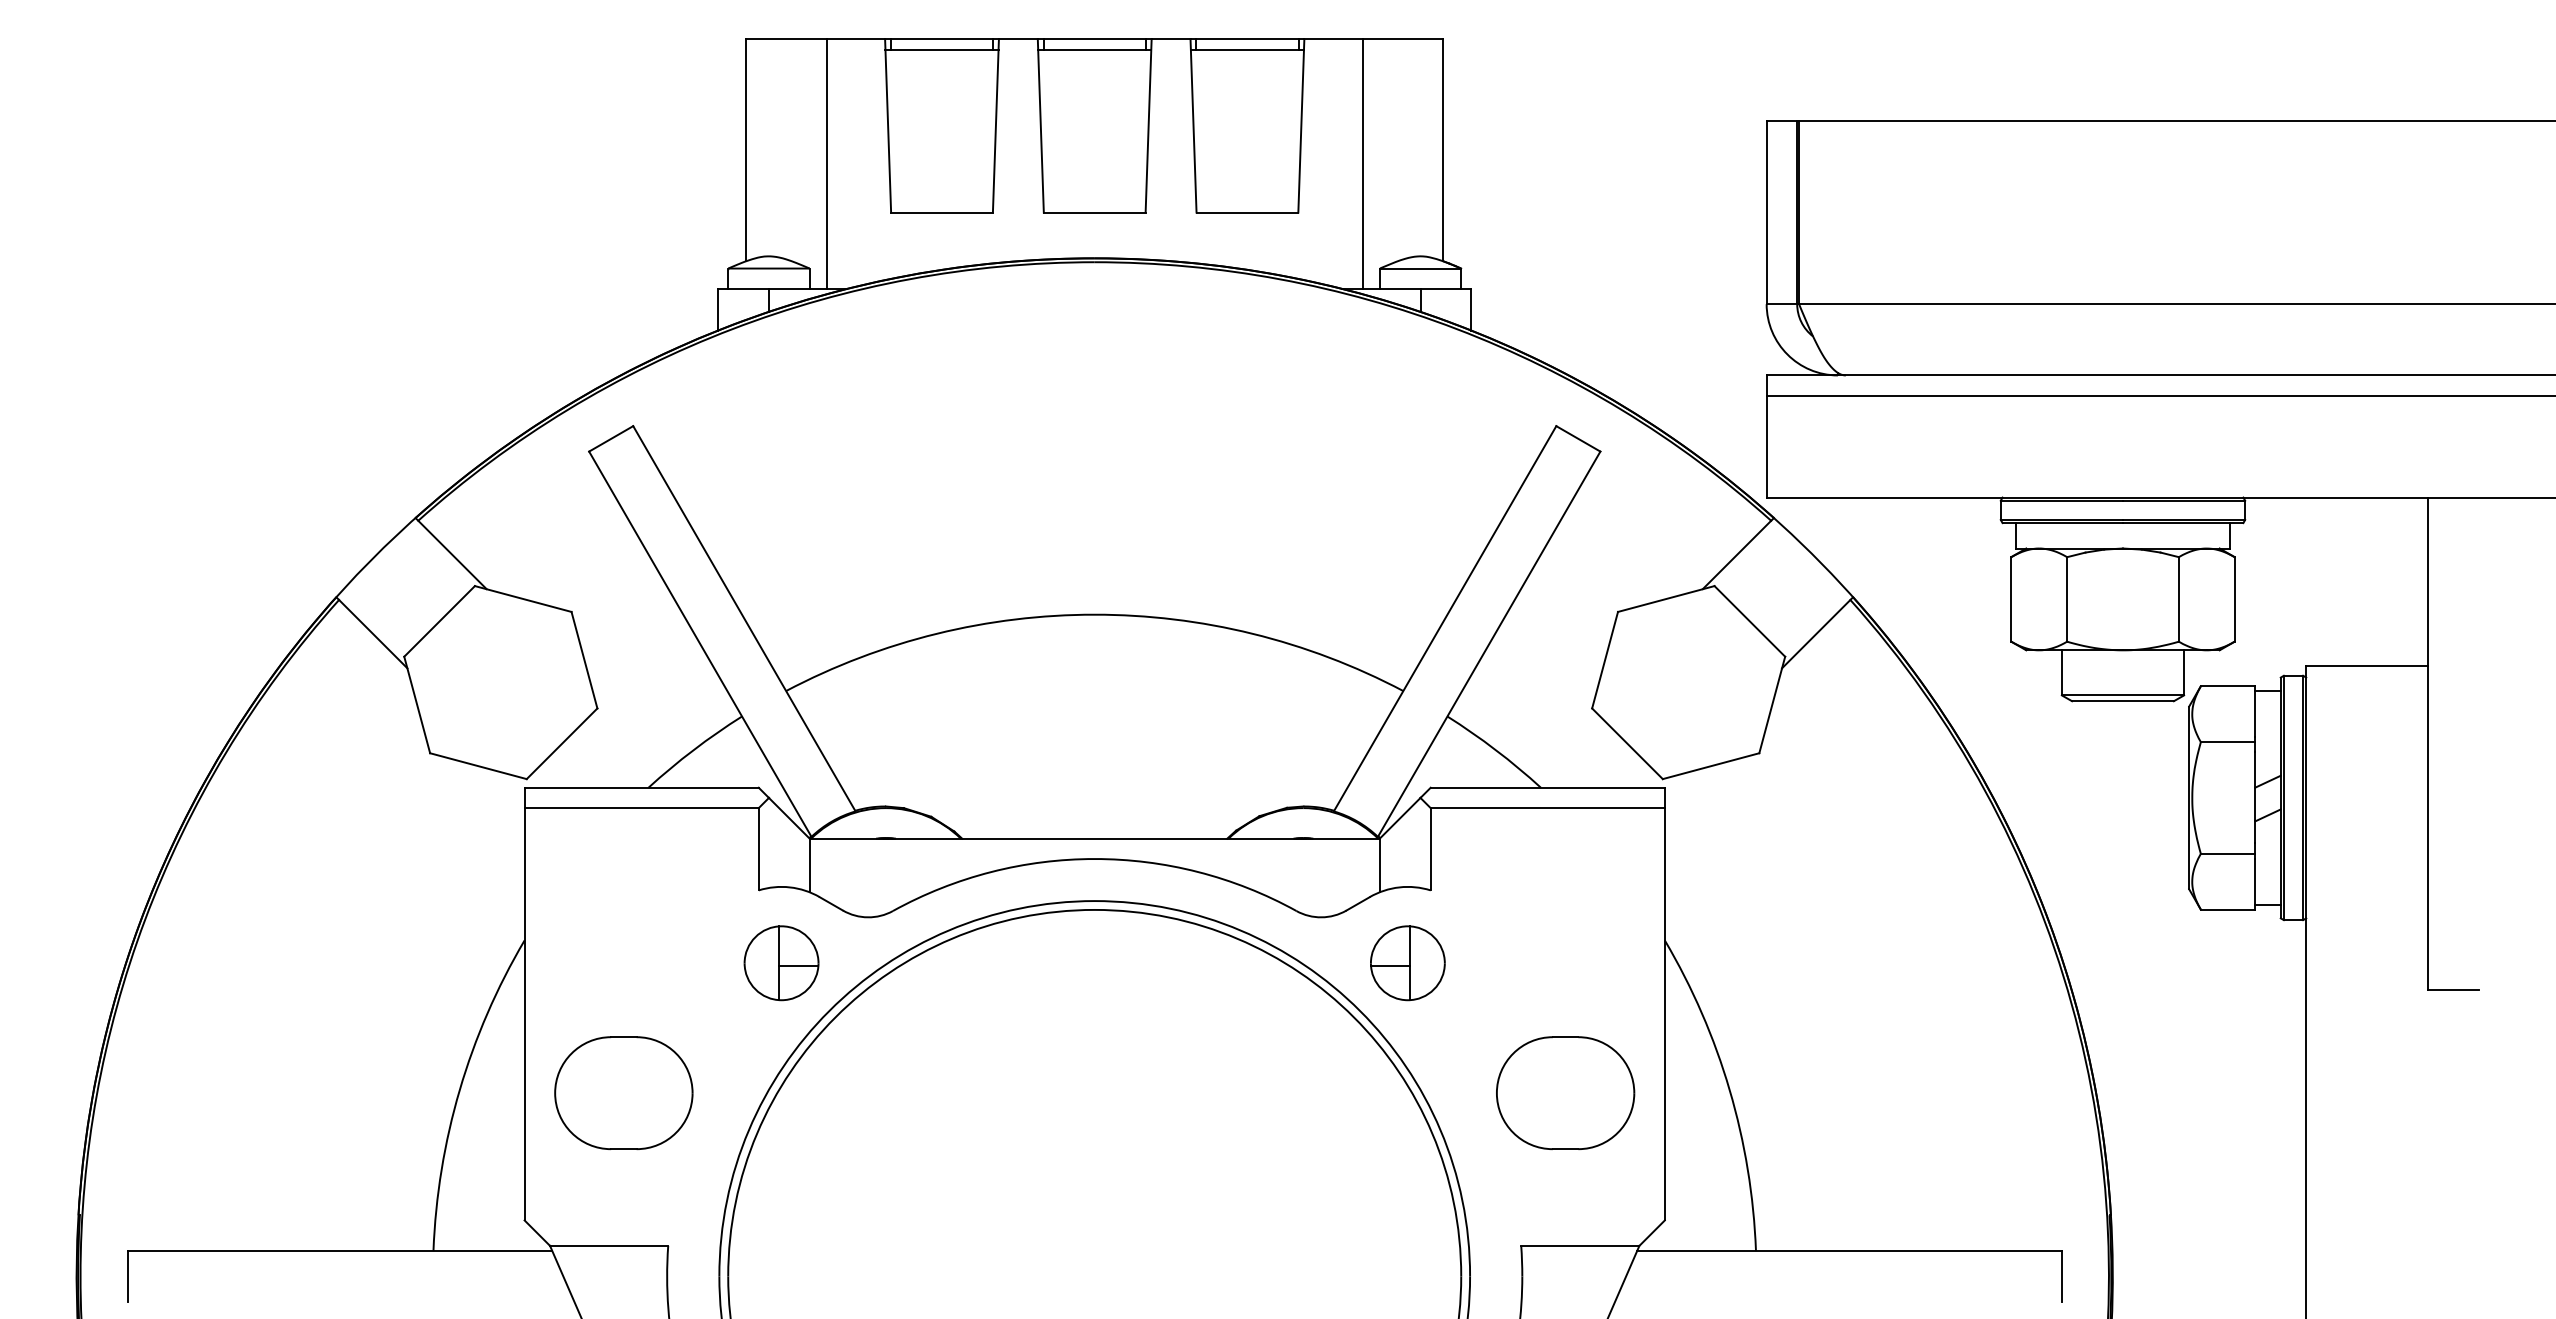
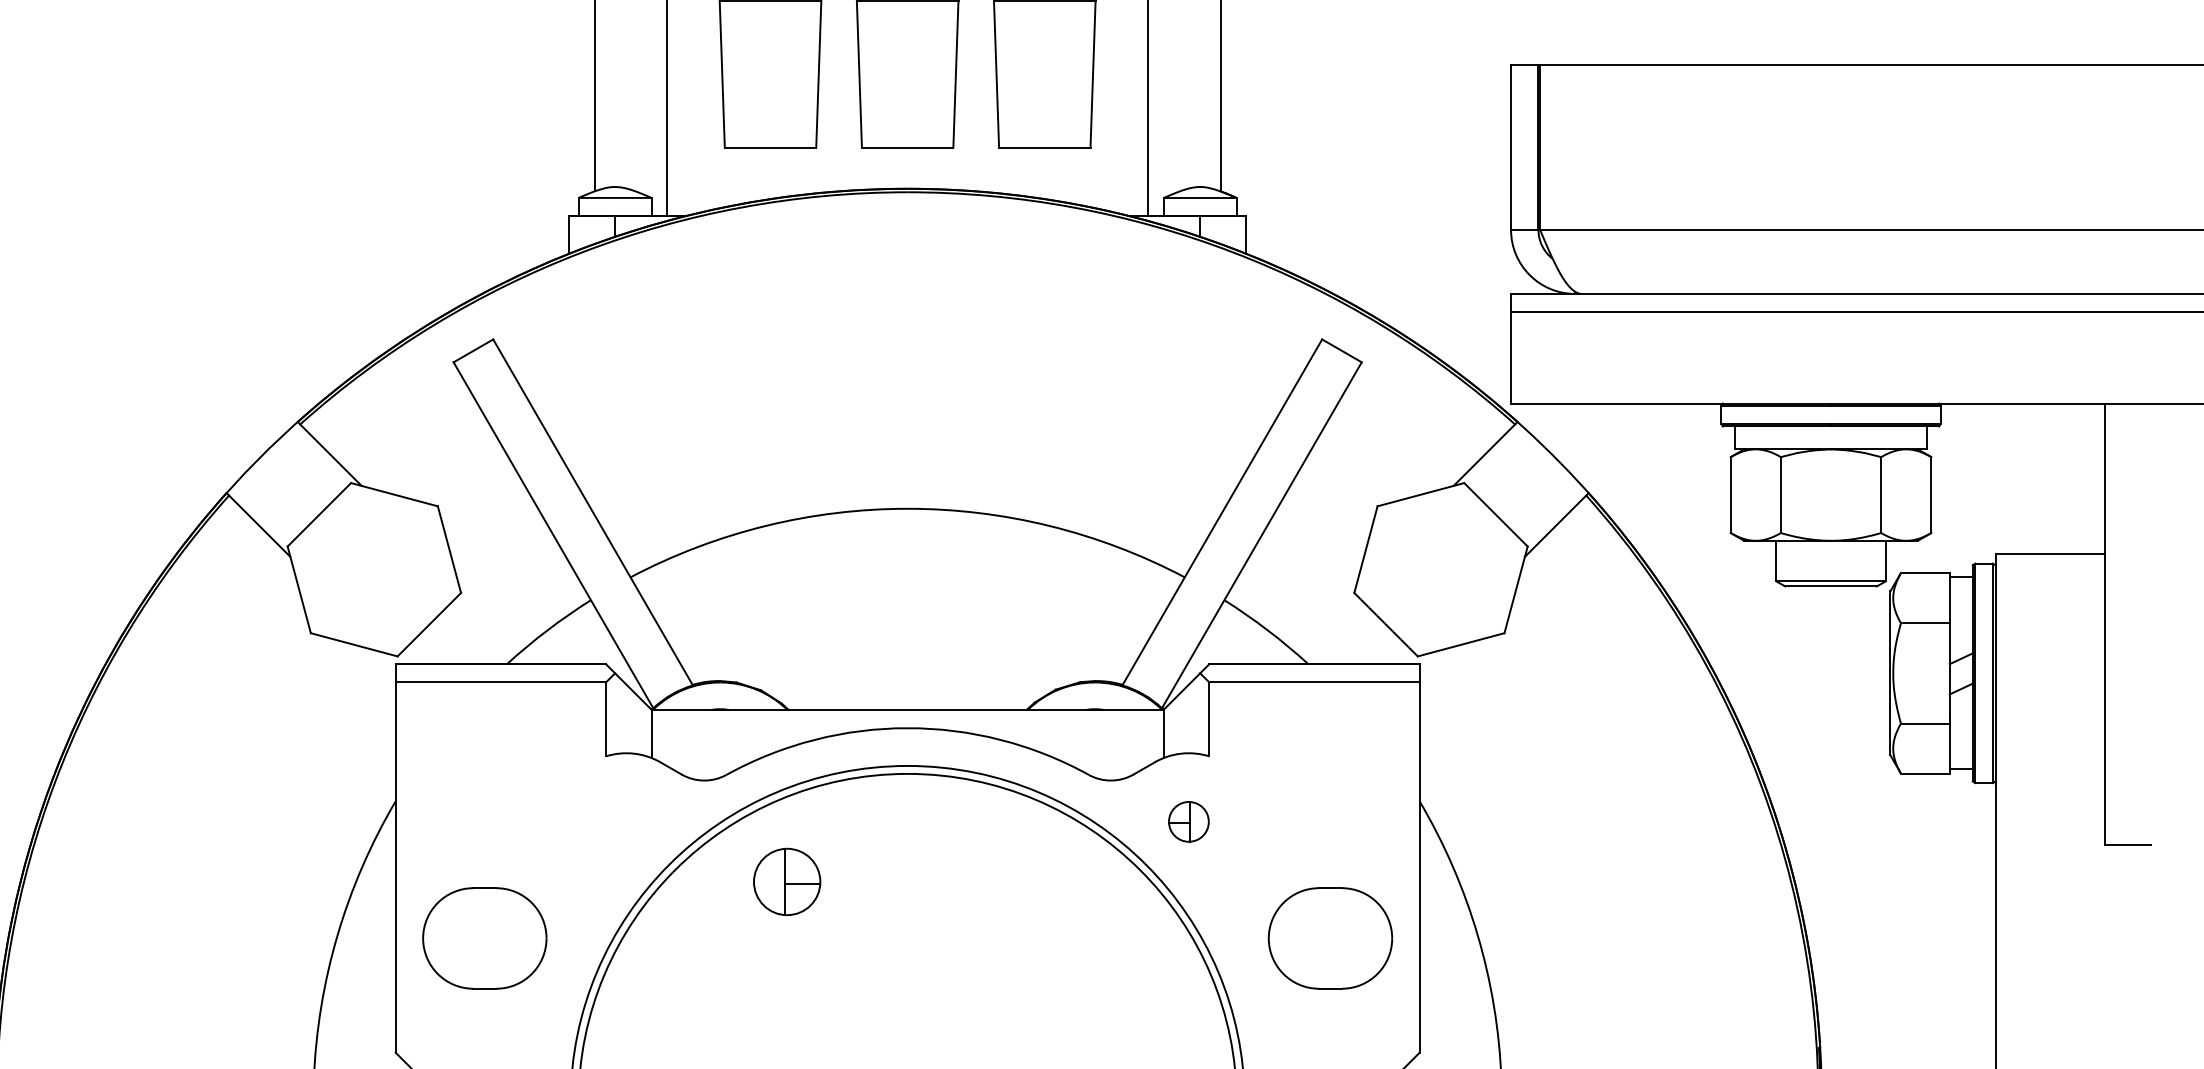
part: (781, 963) -> (787, 882), moved
part: (1407, 963) -> (1188, 822), size x0.6

